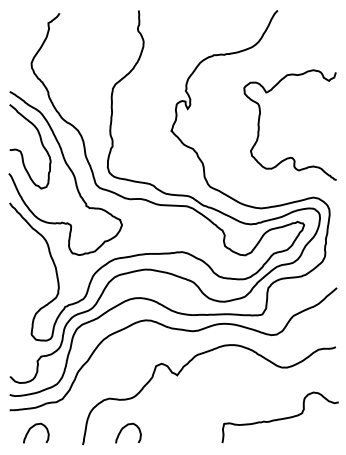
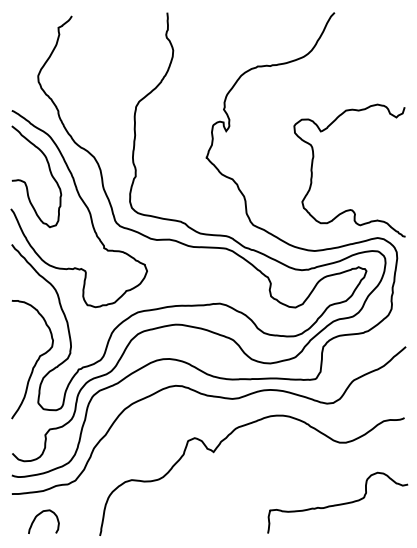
curve: (260, 119) -> (313, 163), moved
curve: (29, 300) -> (35, 361), added
curve: (124, 428) -> (150, 515), removed

